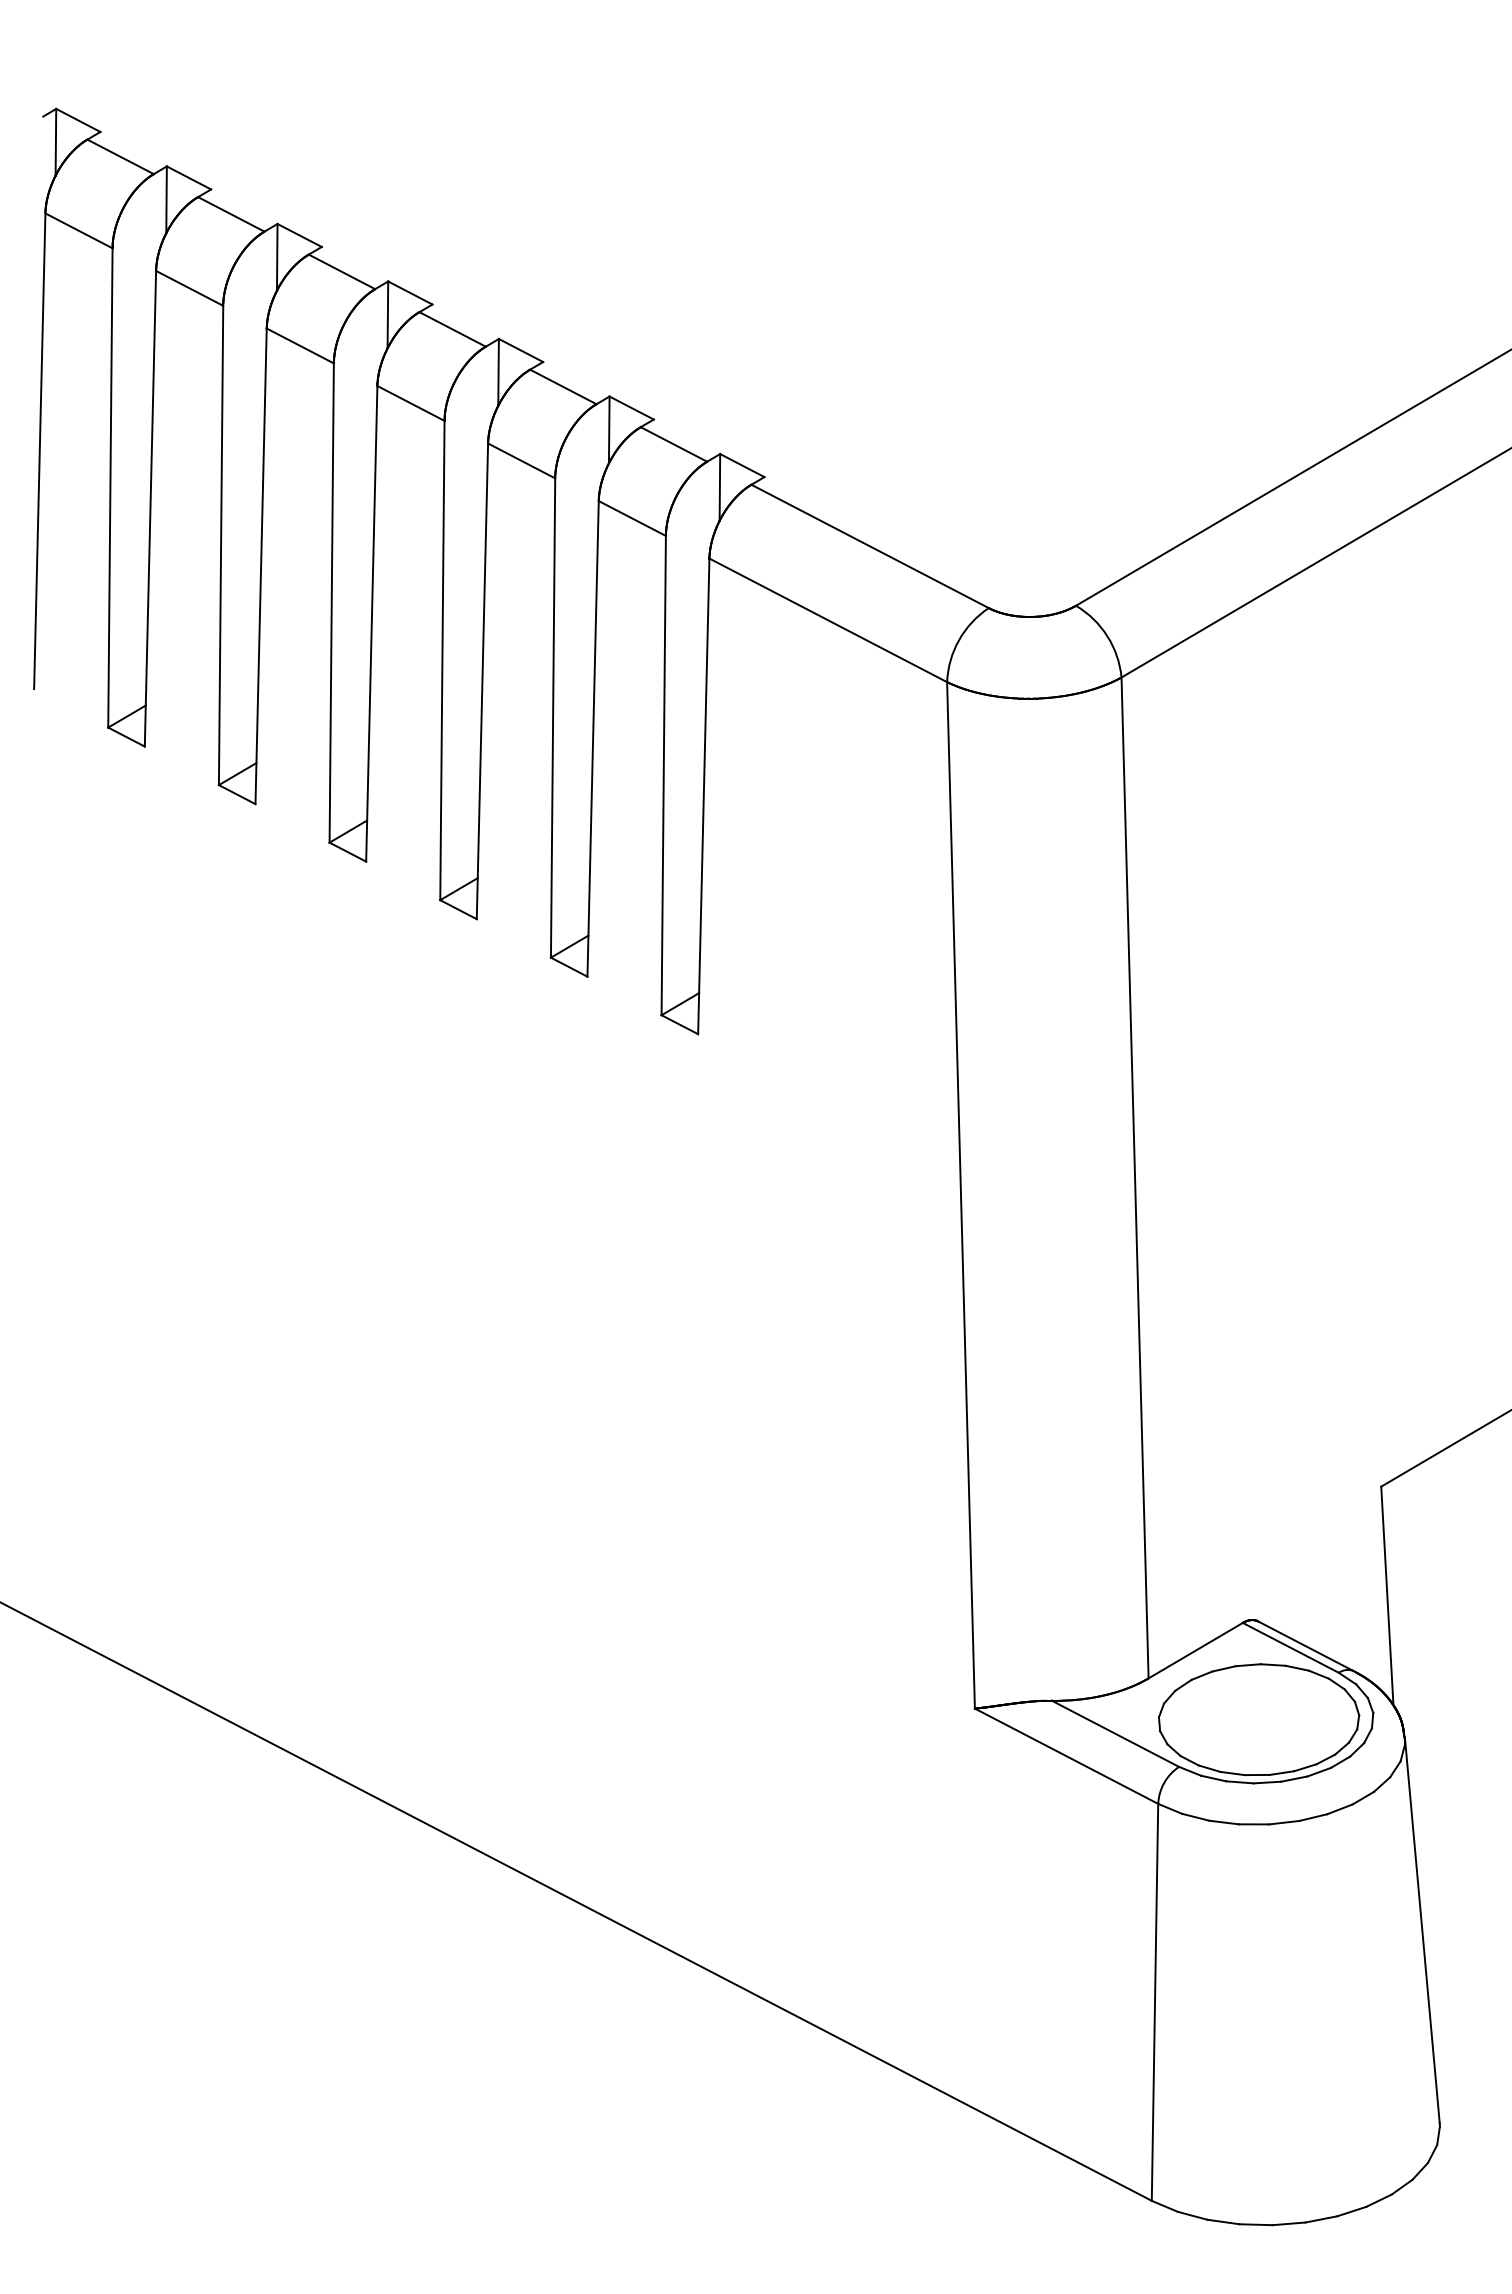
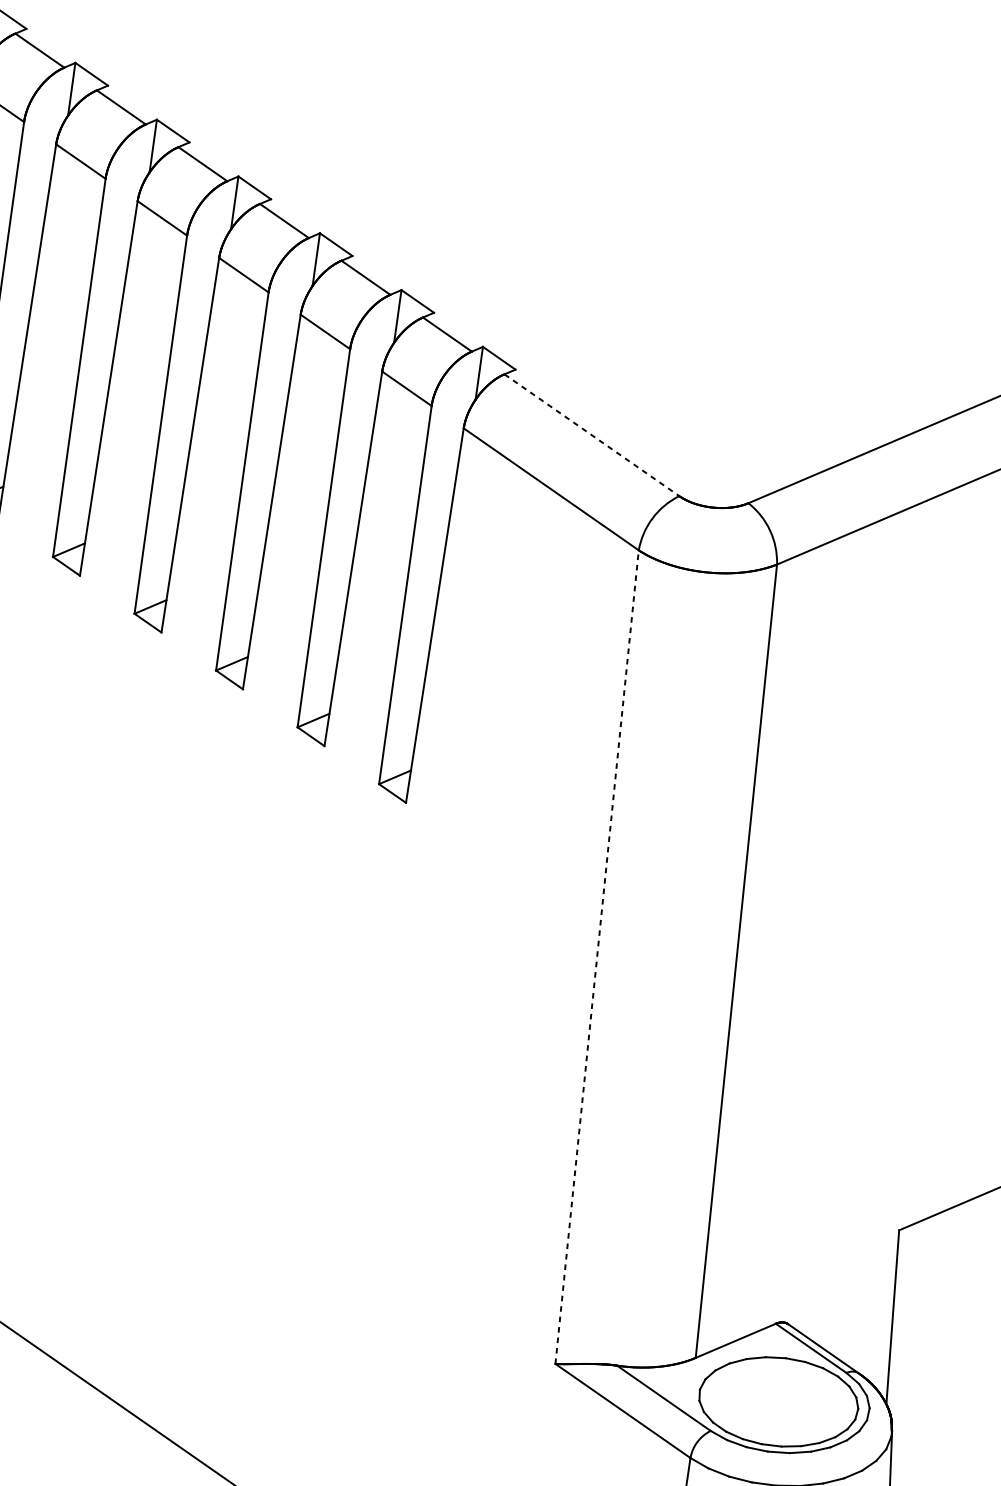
line: (870, 546) -> (592, 435), solid -> dashed
line: (961, 1194) -> (597, 956), solid -> dashed

